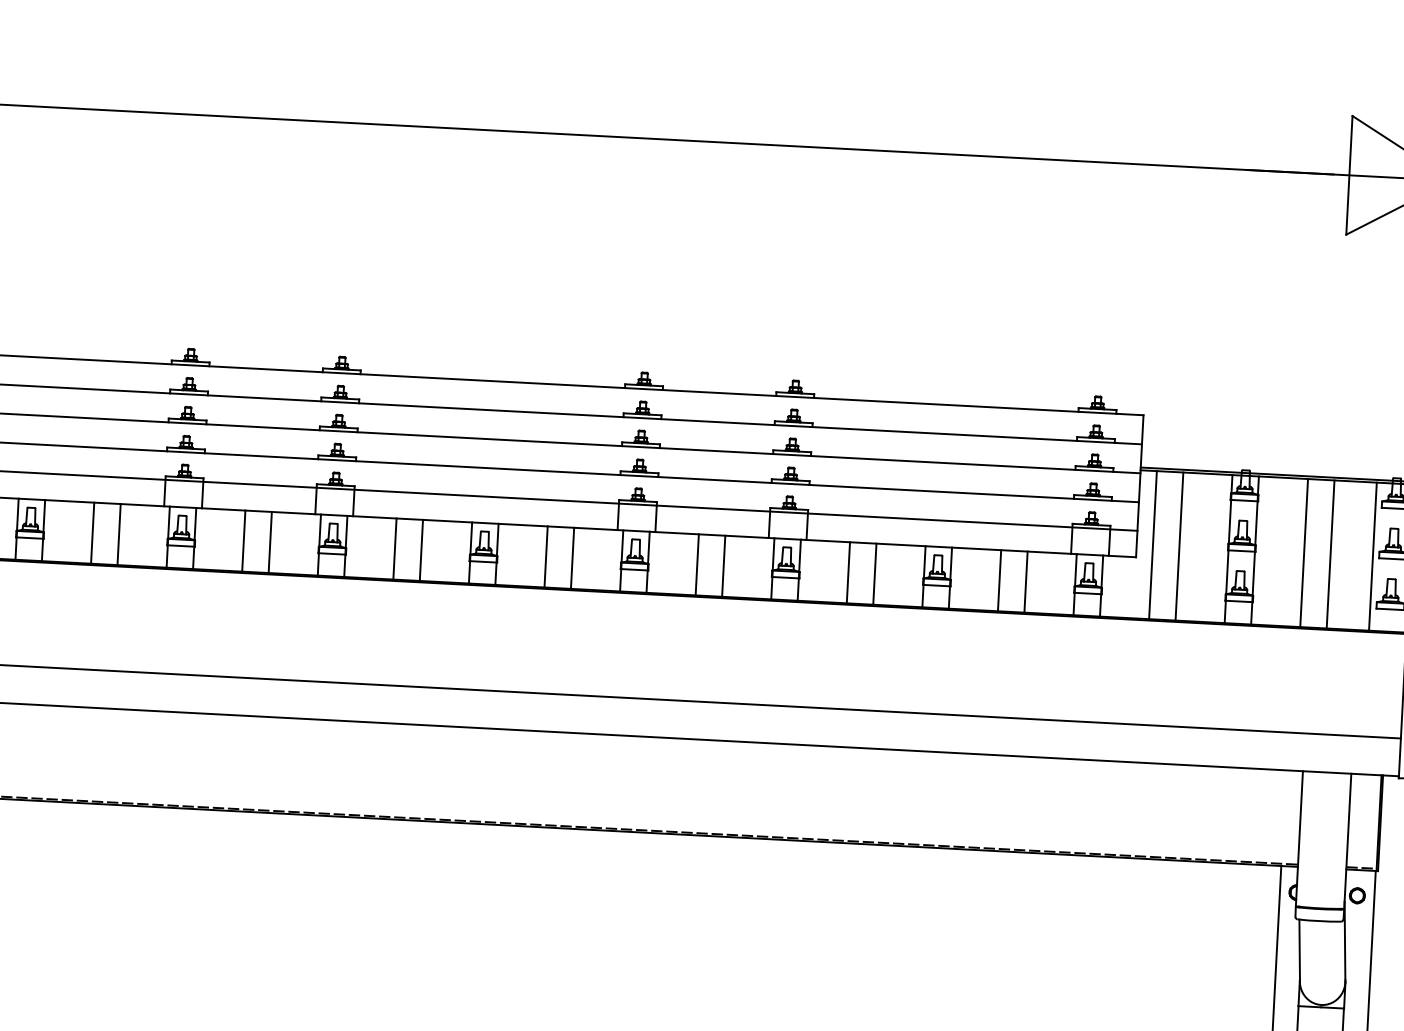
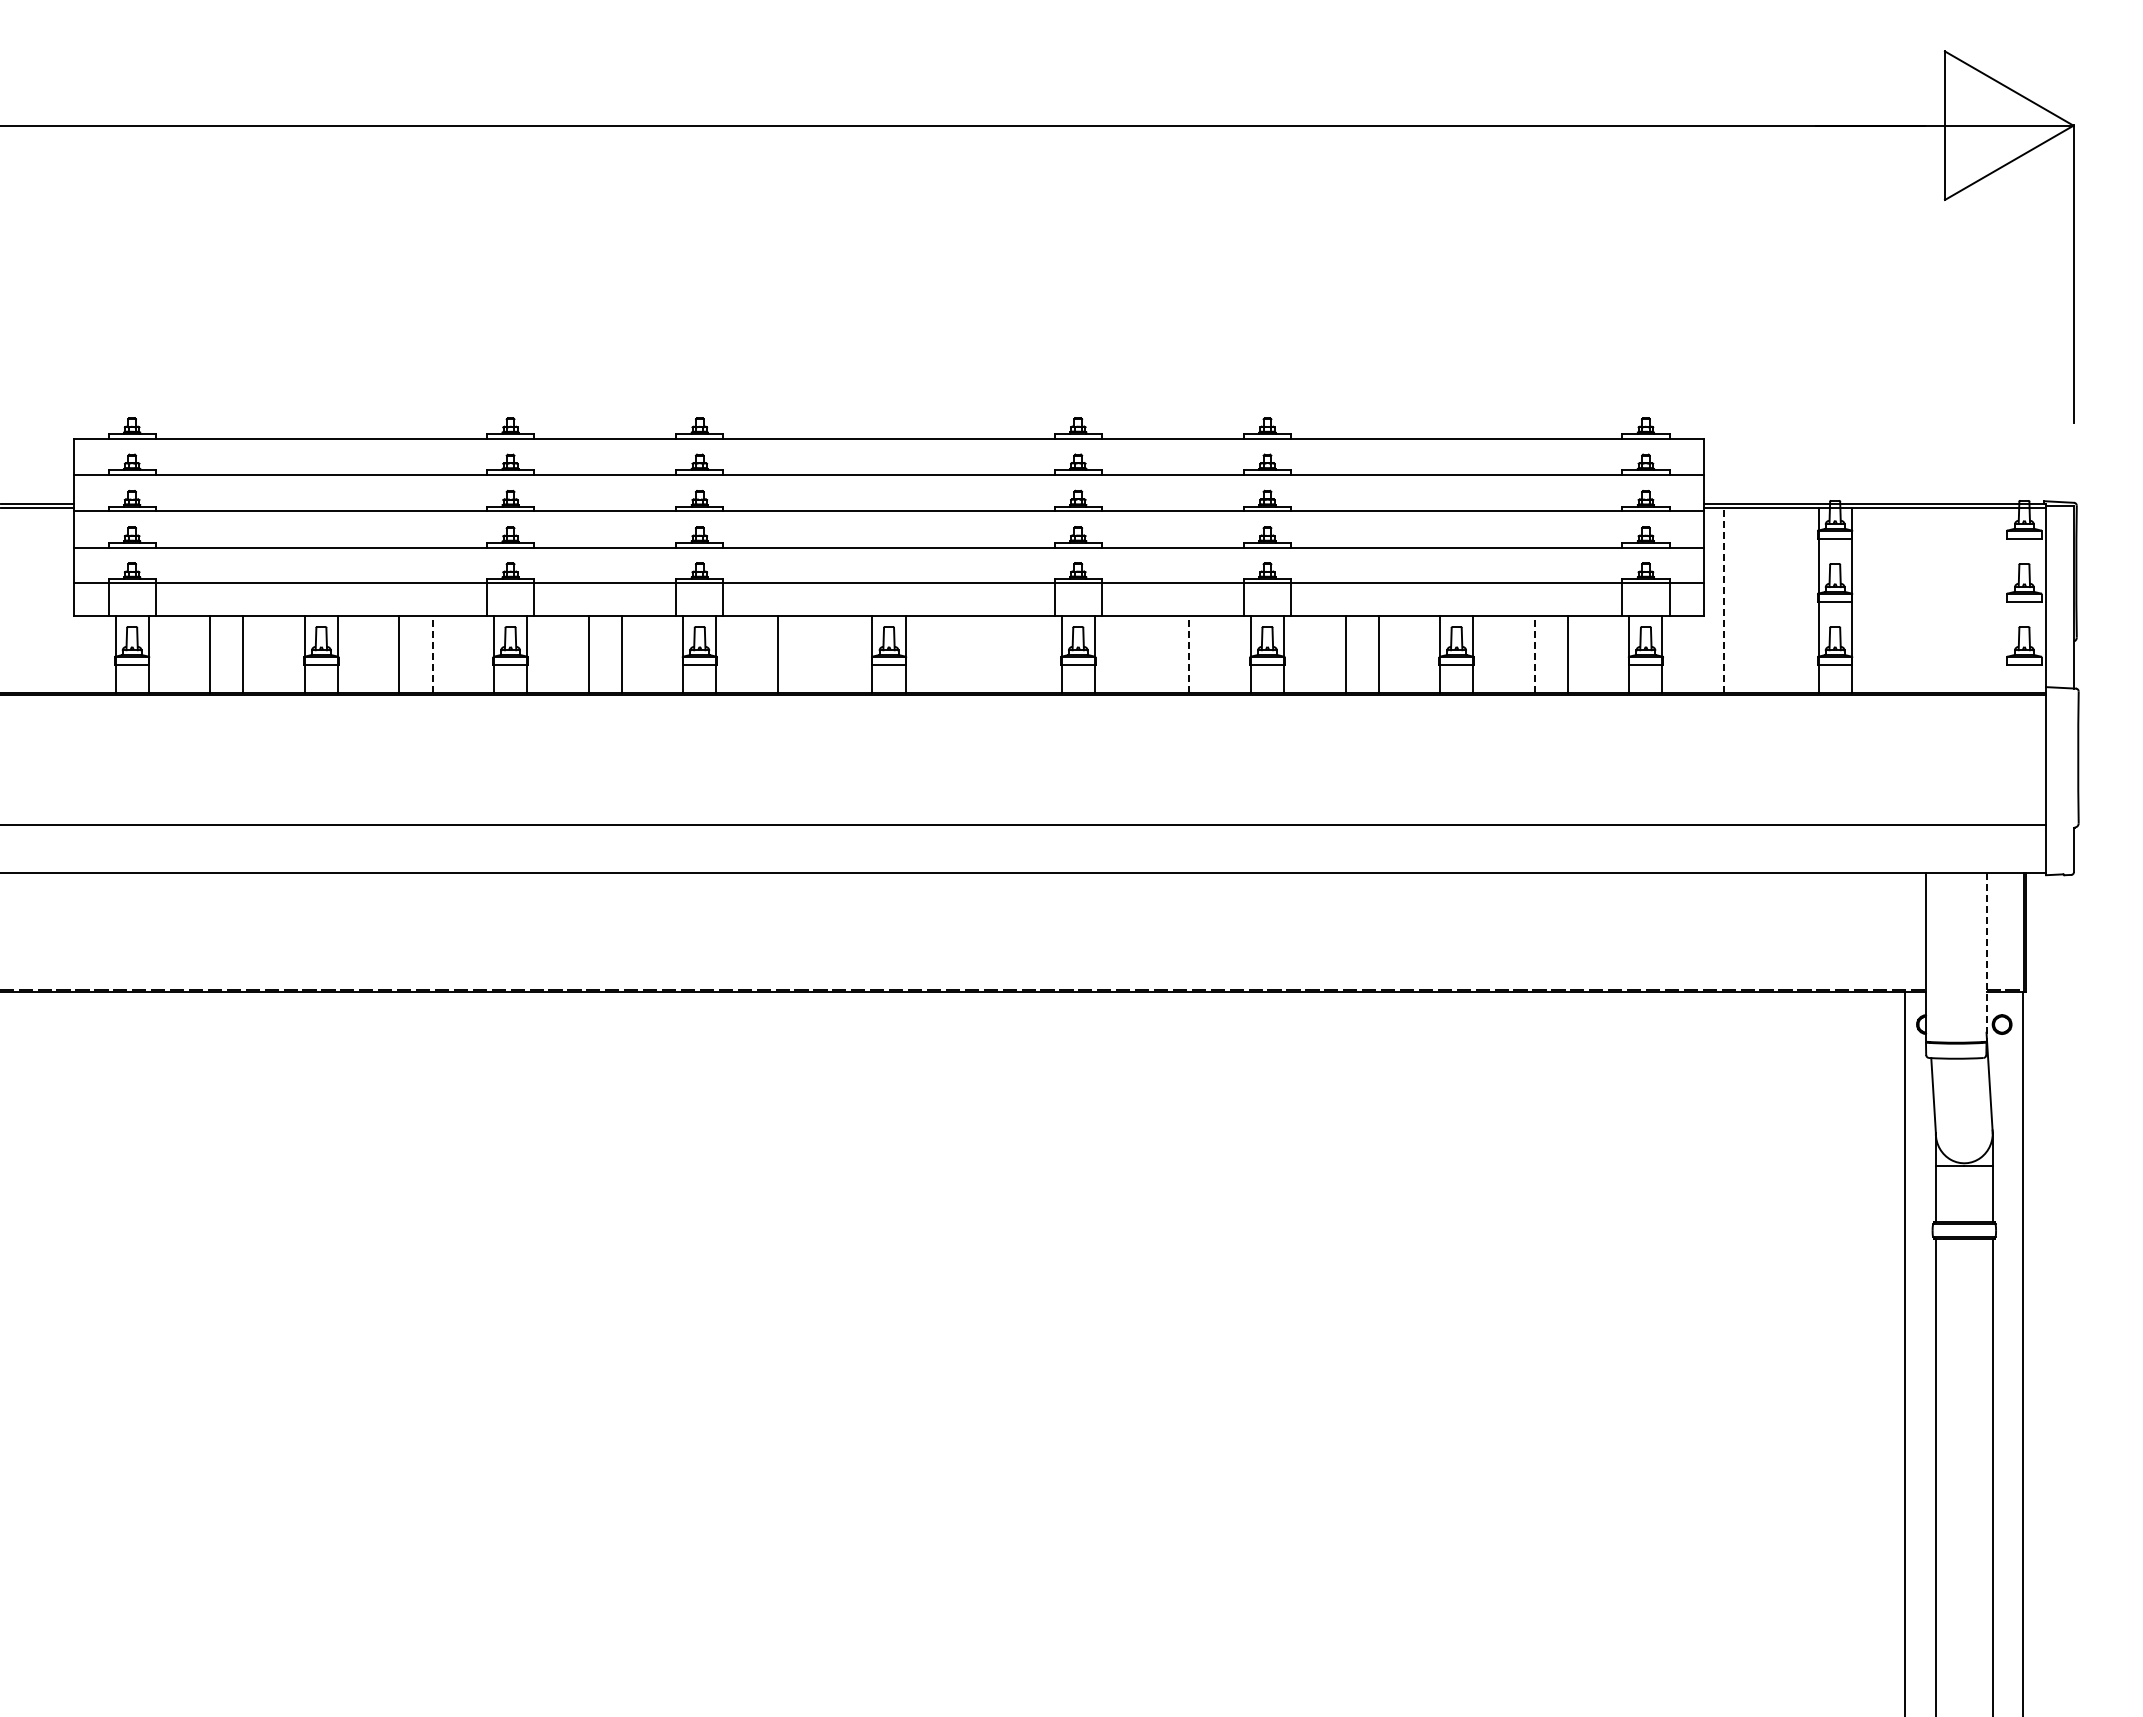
line: (119, 534) -> (432, 654), solid -> dashed
line: (1152, 545) -> (1723, 600), solid -> dashed
line: (1179, 545) -> (1757, 599), removed
line: (421, 550) -> (810, 654), removed
line: (1304, 552) -> (1913, 599), removed
line: (1330, 553) -> (1946, 599), removed
line: (546, 556) -> (967, 654), removed
line: (1373, 556) -> (1999, 599), removed
line: (572, 558) -> (1000, 654), removed
line: (697, 564) -> (1156, 654), removed
line: (723, 566) -> (1189, 654), solid -> dashed
line: (999, 580) -> (1534, 654), solid -> dashed
line: (1347, 841) -> (1986, 957), solid -> dashed

